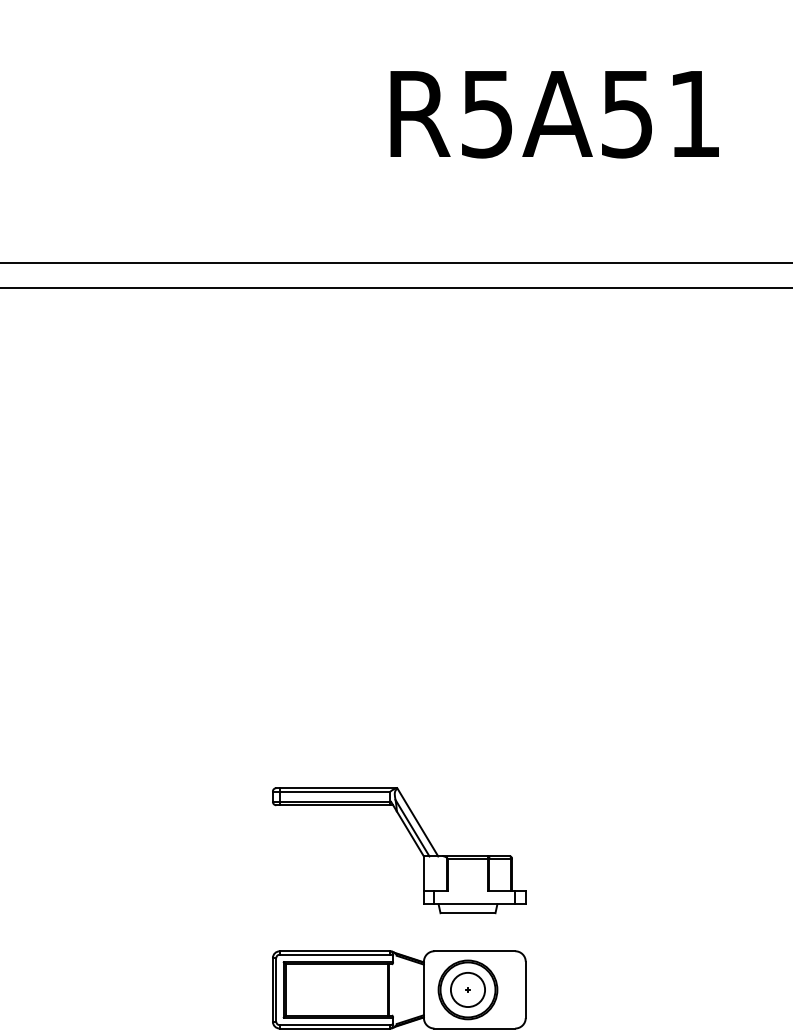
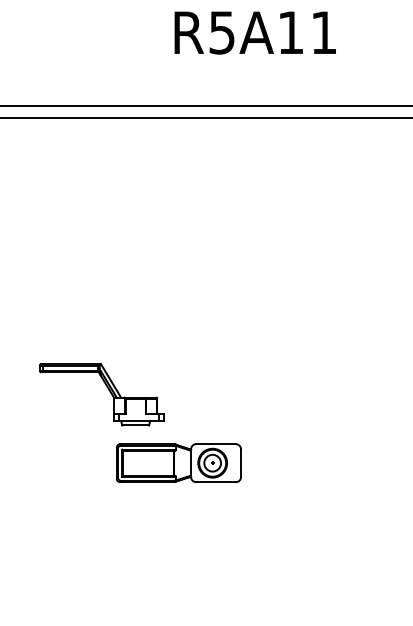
text: (626, 113) -> (290, 32), R5A51 -> R5A11
part: (412, 841) -> (108, 390), moved

